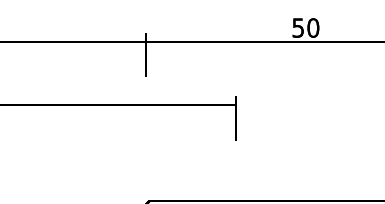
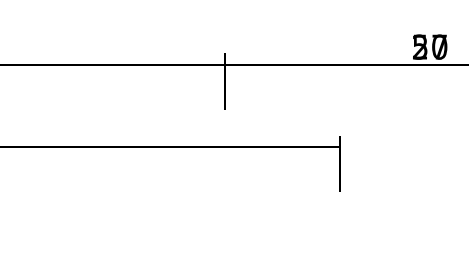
text: (305, 27) -> (429, 46), 50 -> 27

